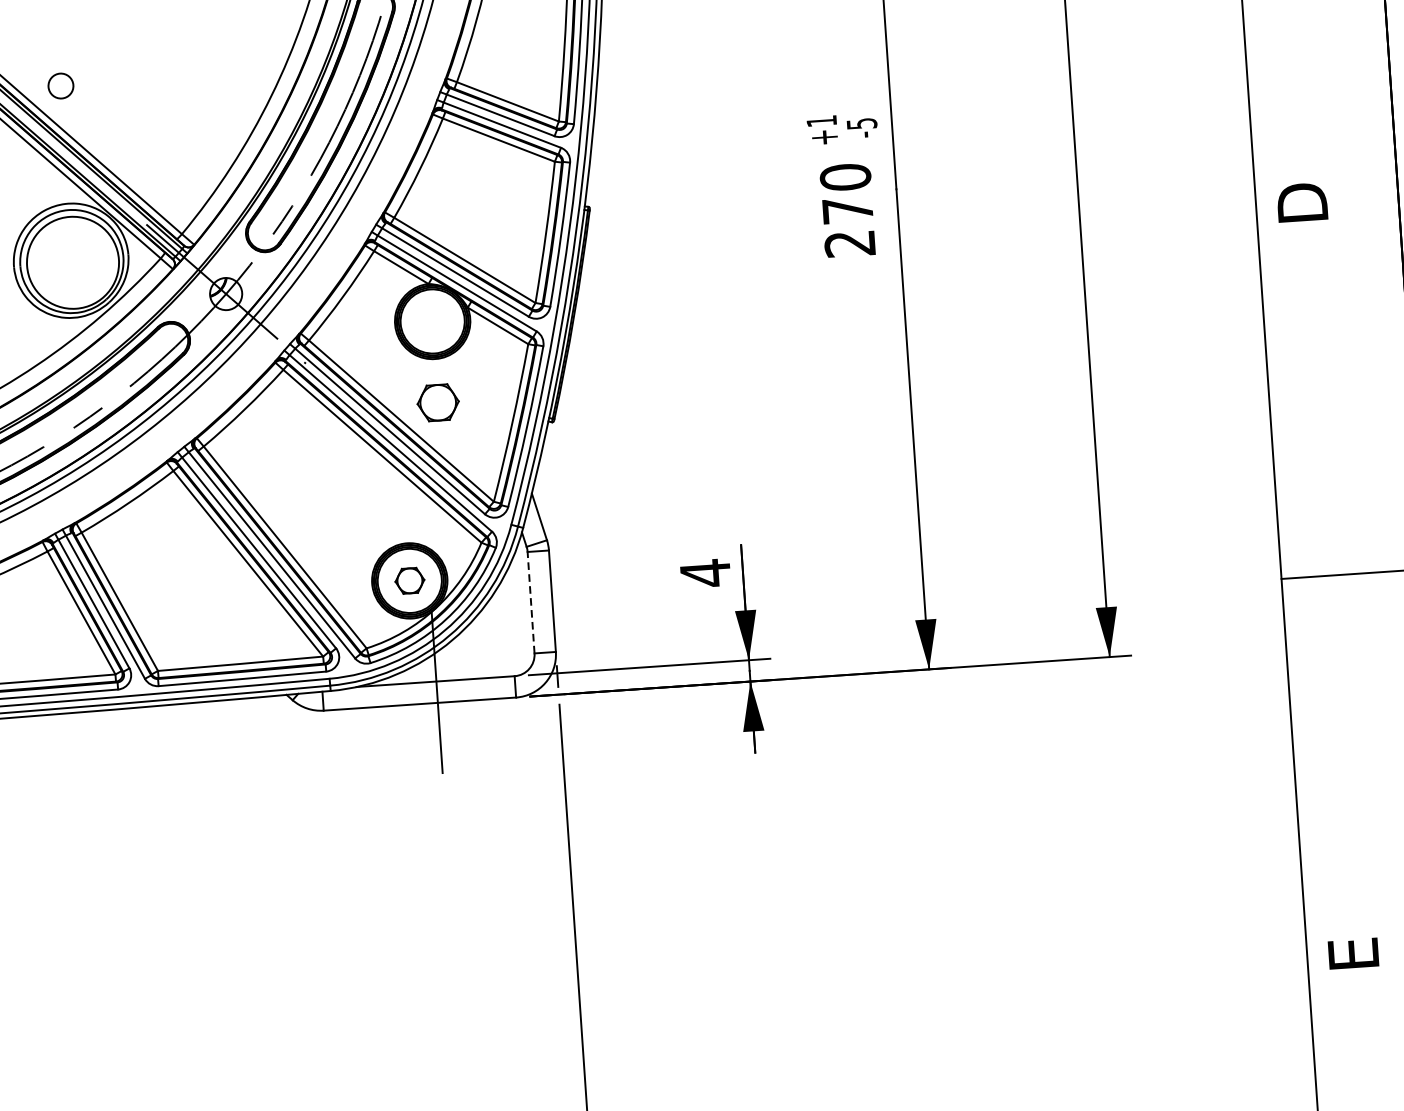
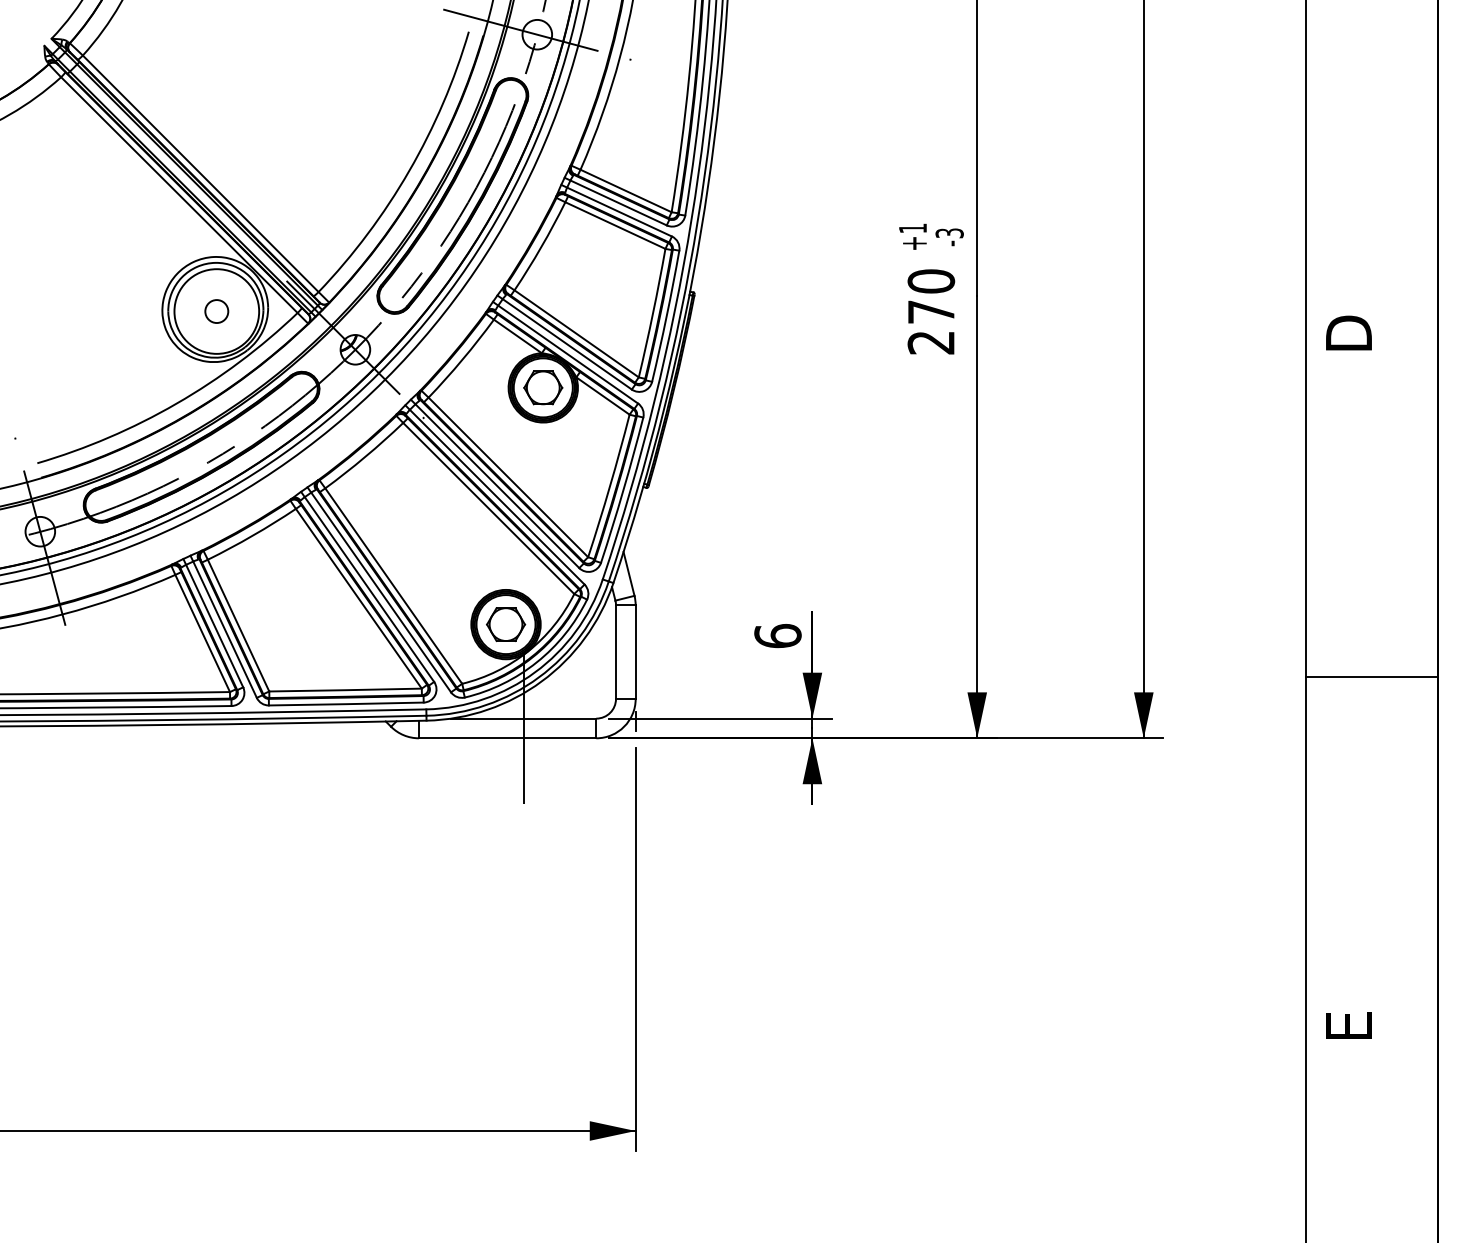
circle: (60, 86) -> (216, 311), moved
text: (860, 123) -> (948, 232), -5 -> -3
part: (438, 402) -> (543, 387), moved
text: (705, 573) -> (777, 636), 4 -> 6
part: (410, 580) -> (506, 624), size x1.43
line: (531, 603) -> (616, 652), dashed -> solid

